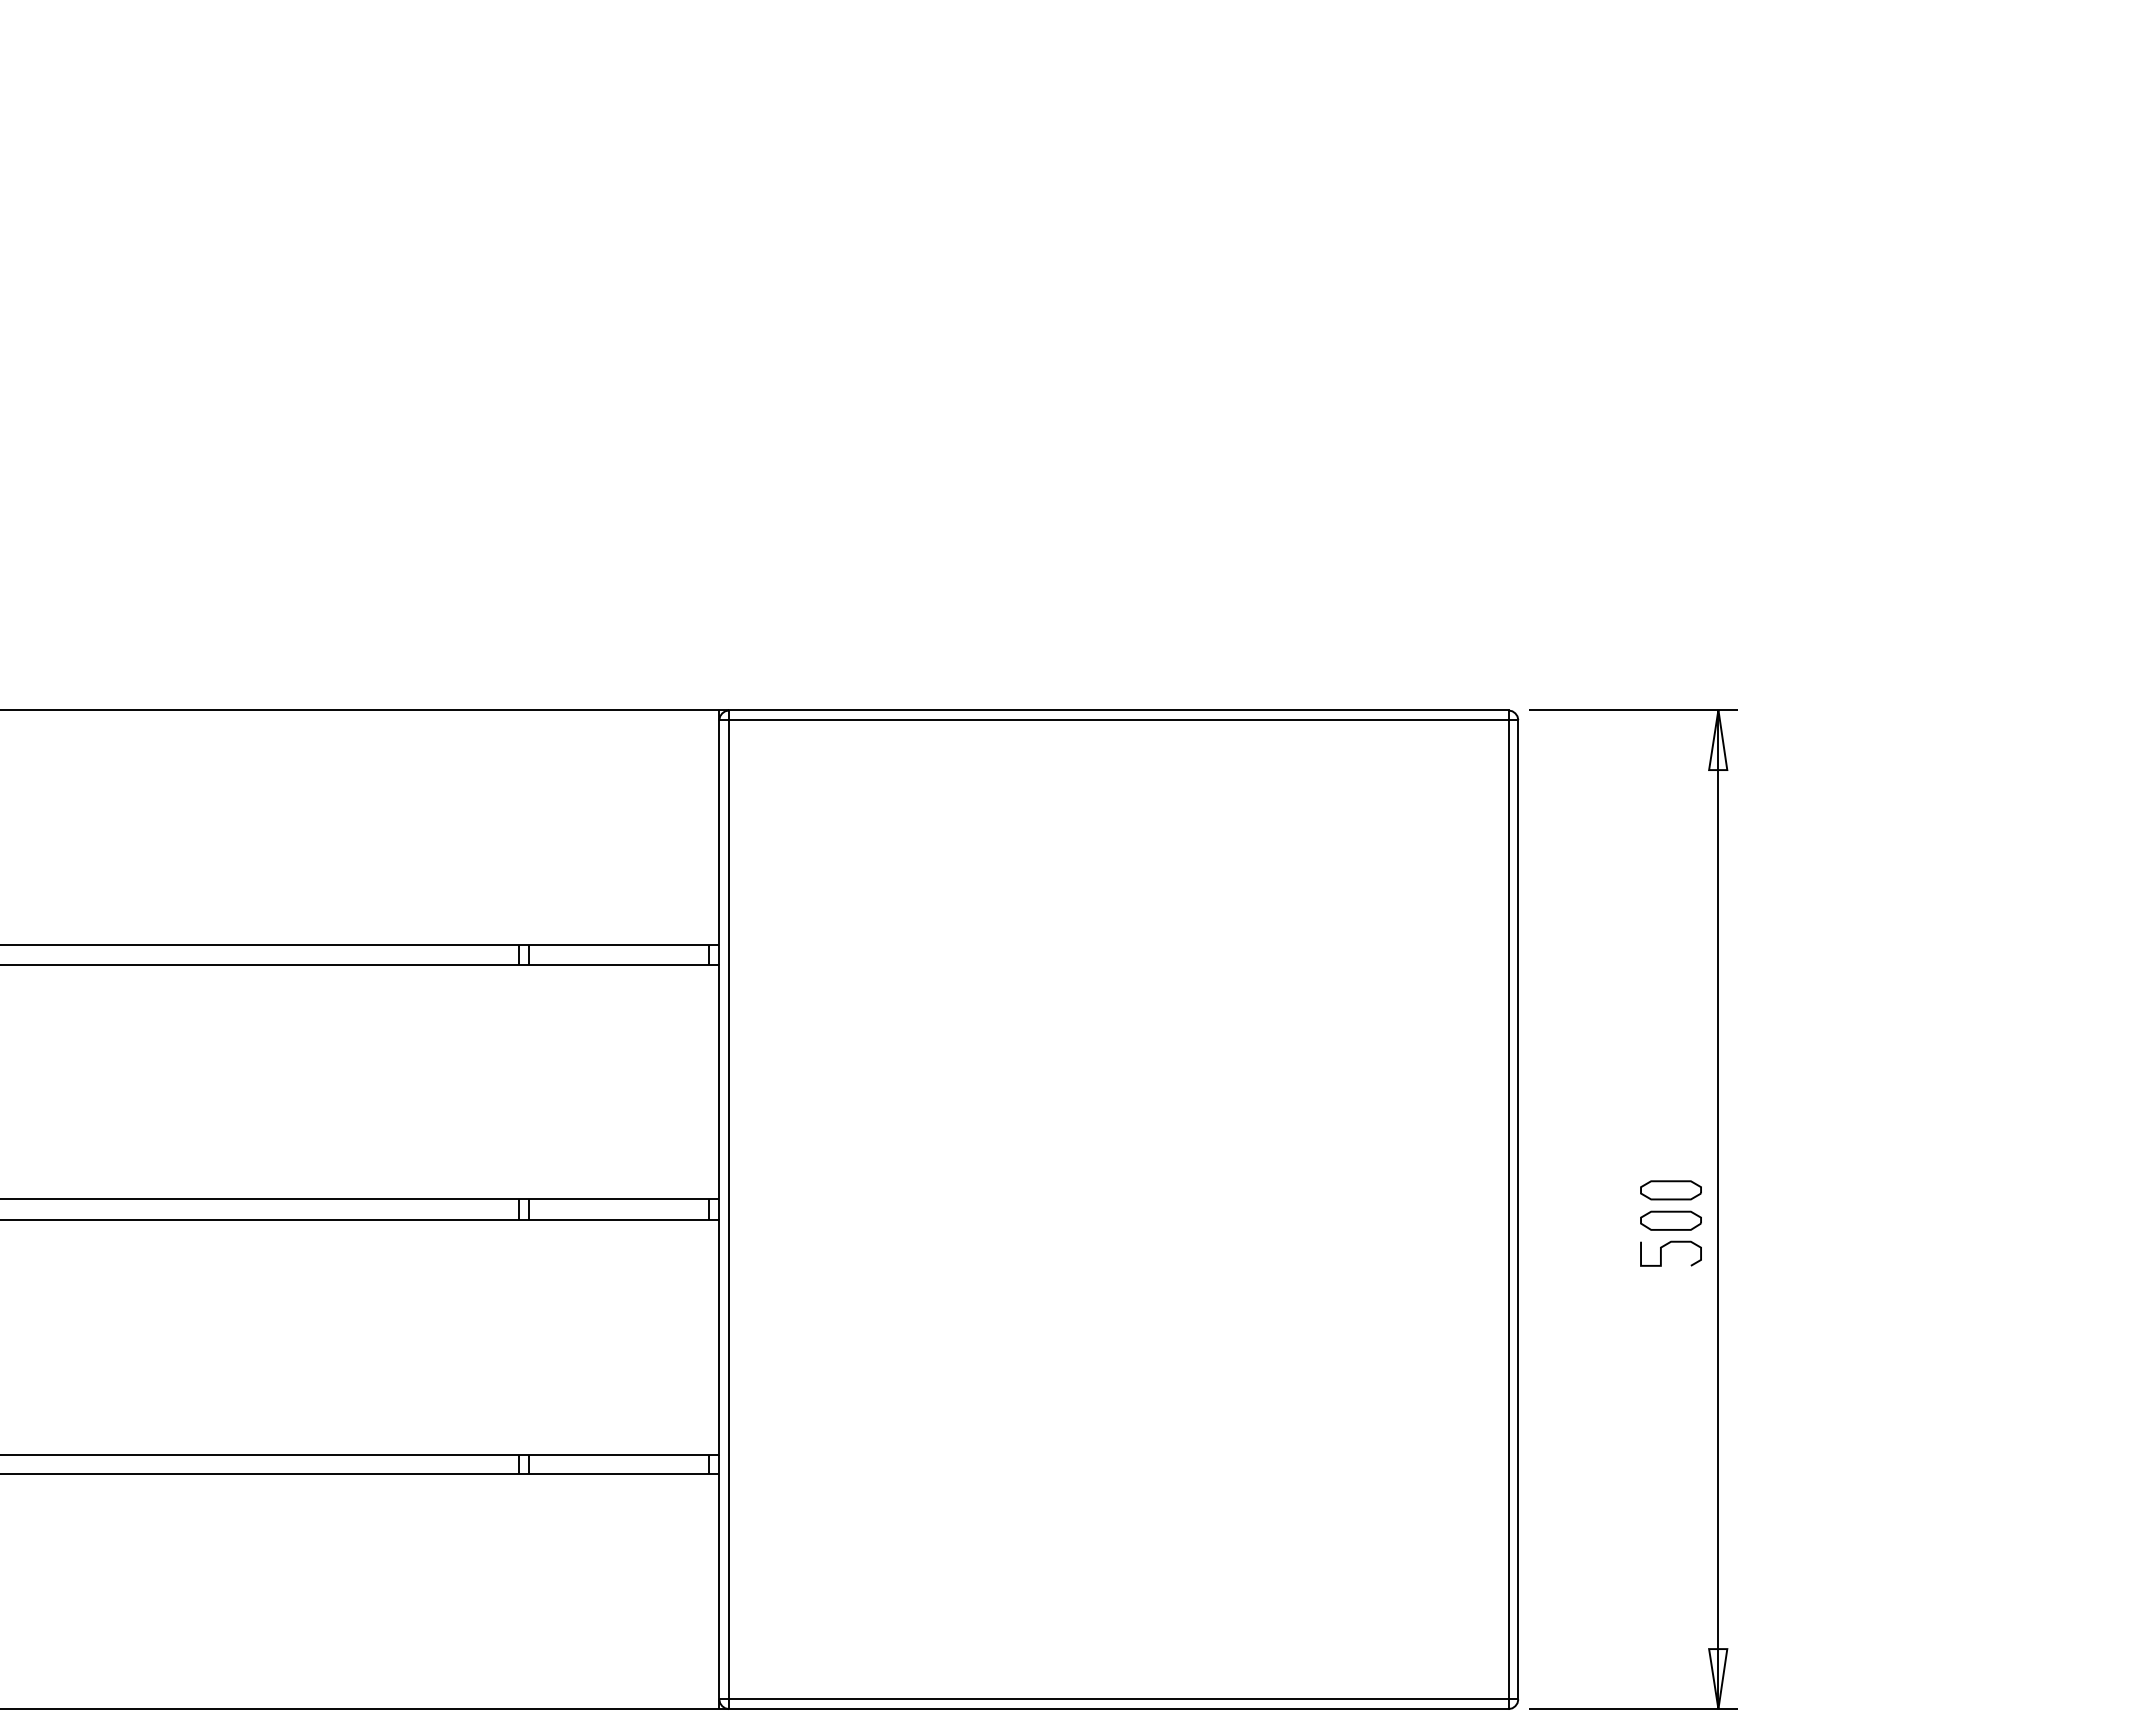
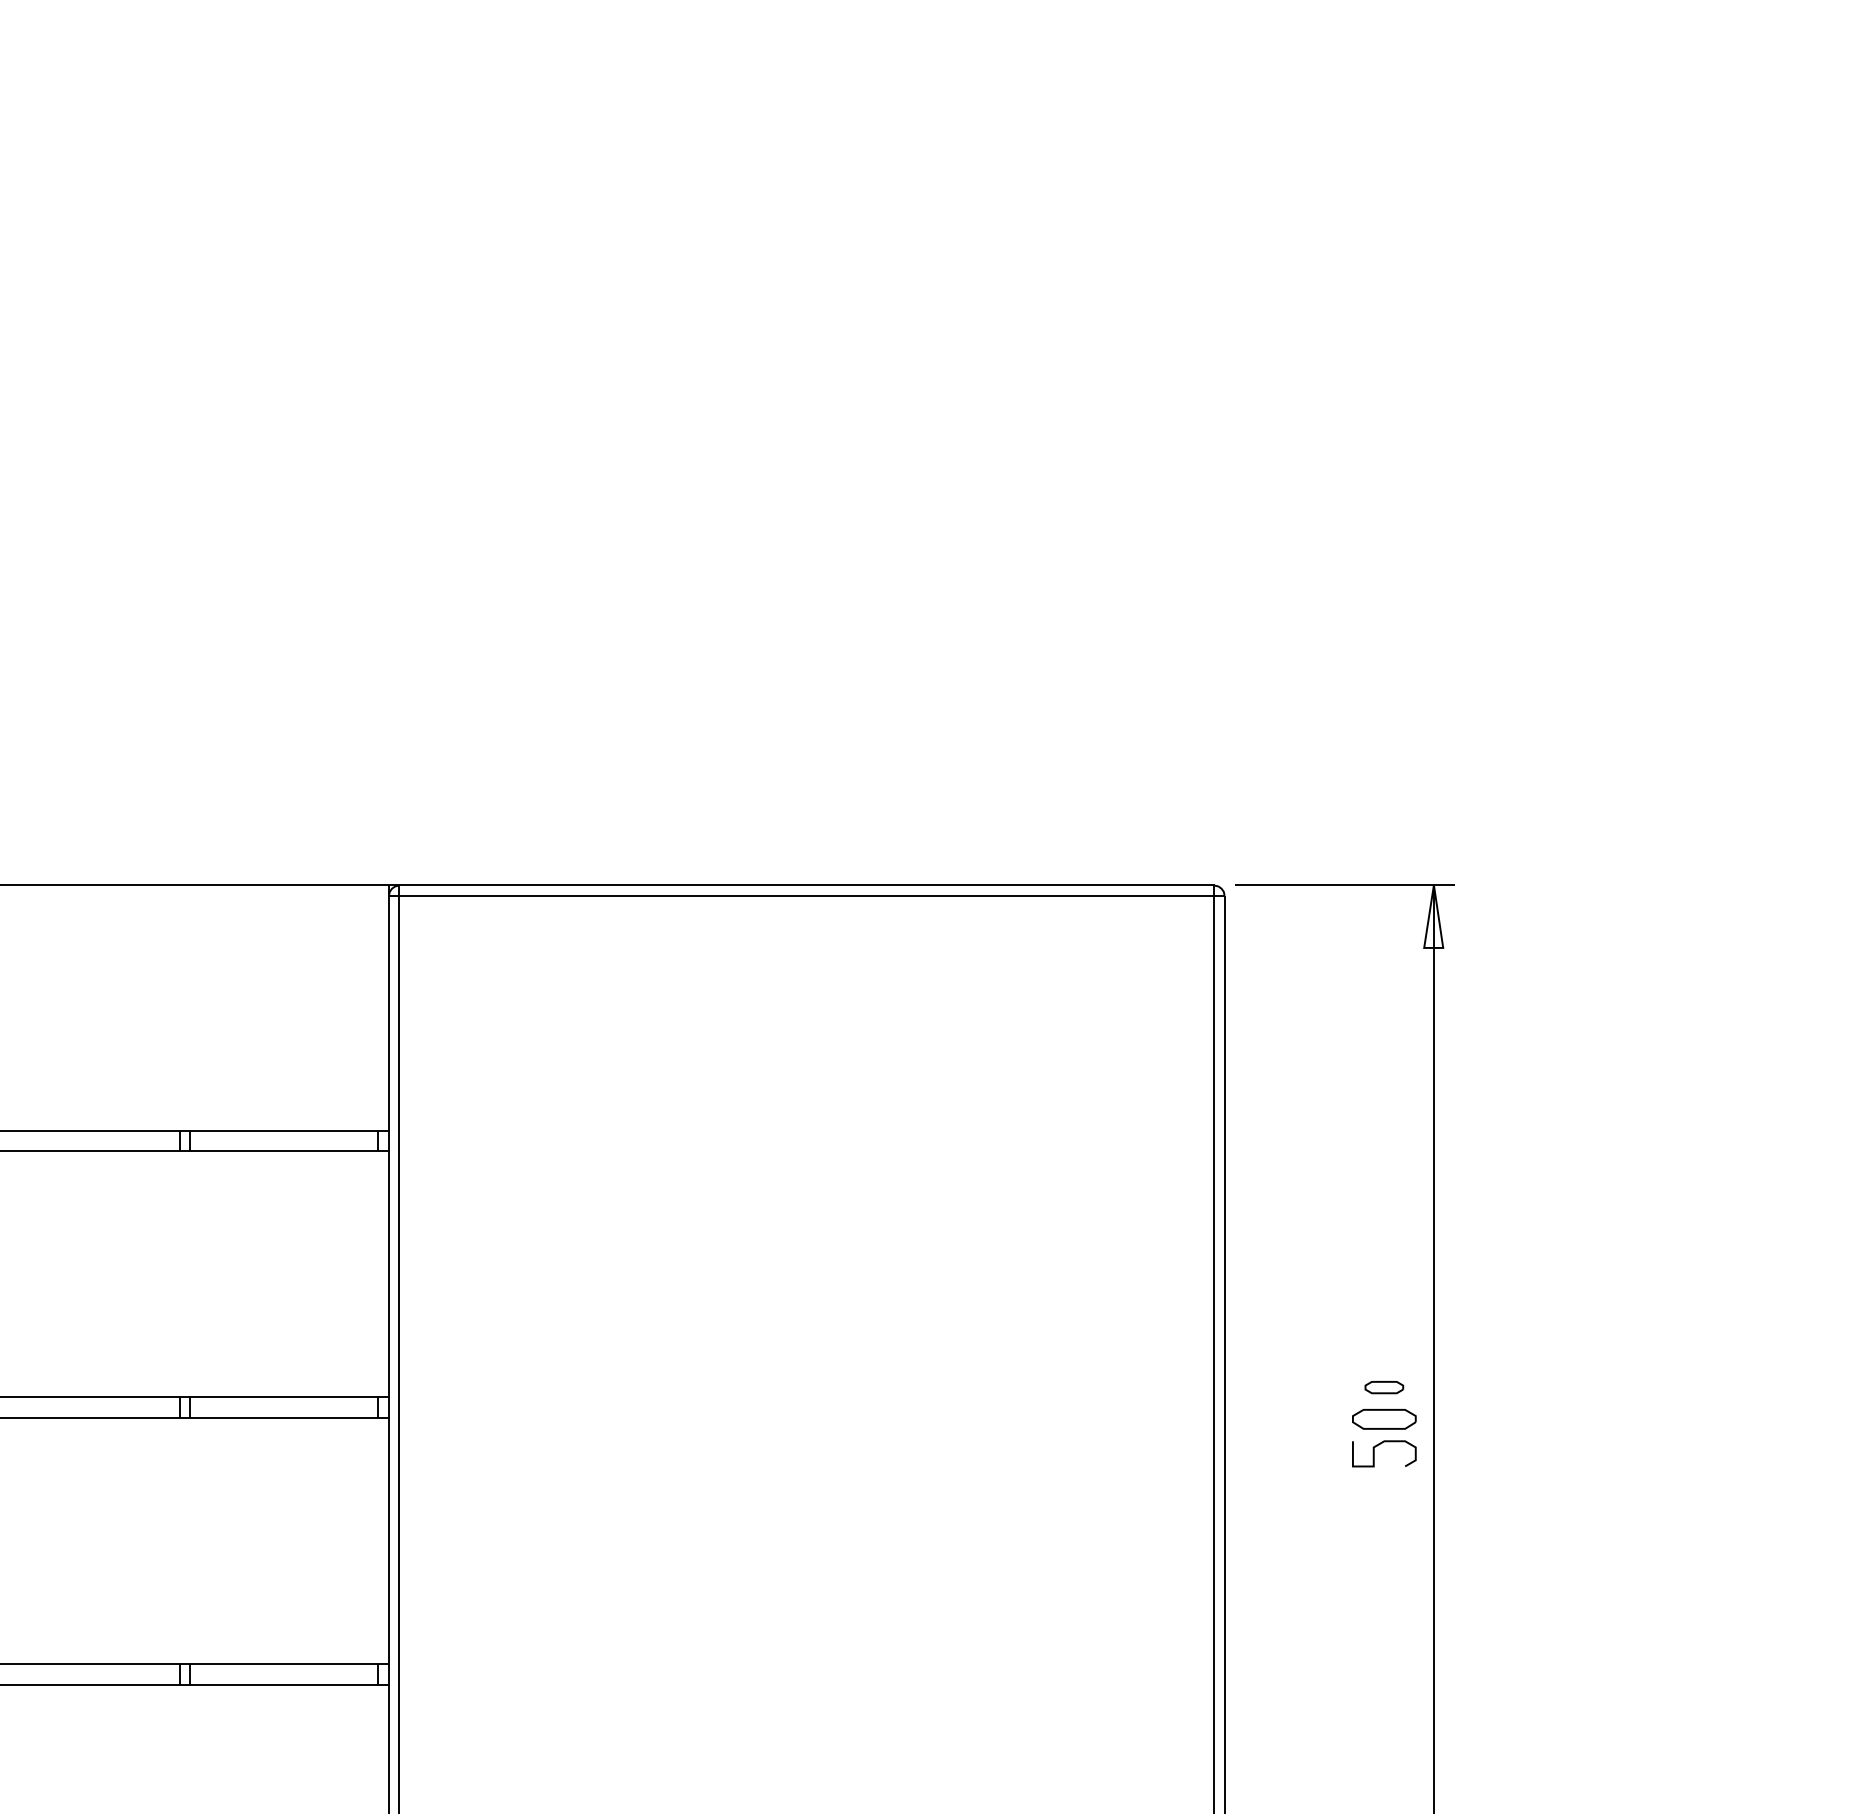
part: (1670, 1190) -> (1383, 1387), size x0.6

